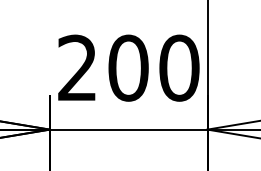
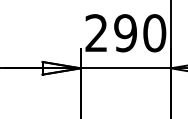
text: (128, 68) -> (125, 33), 200 -> 290

